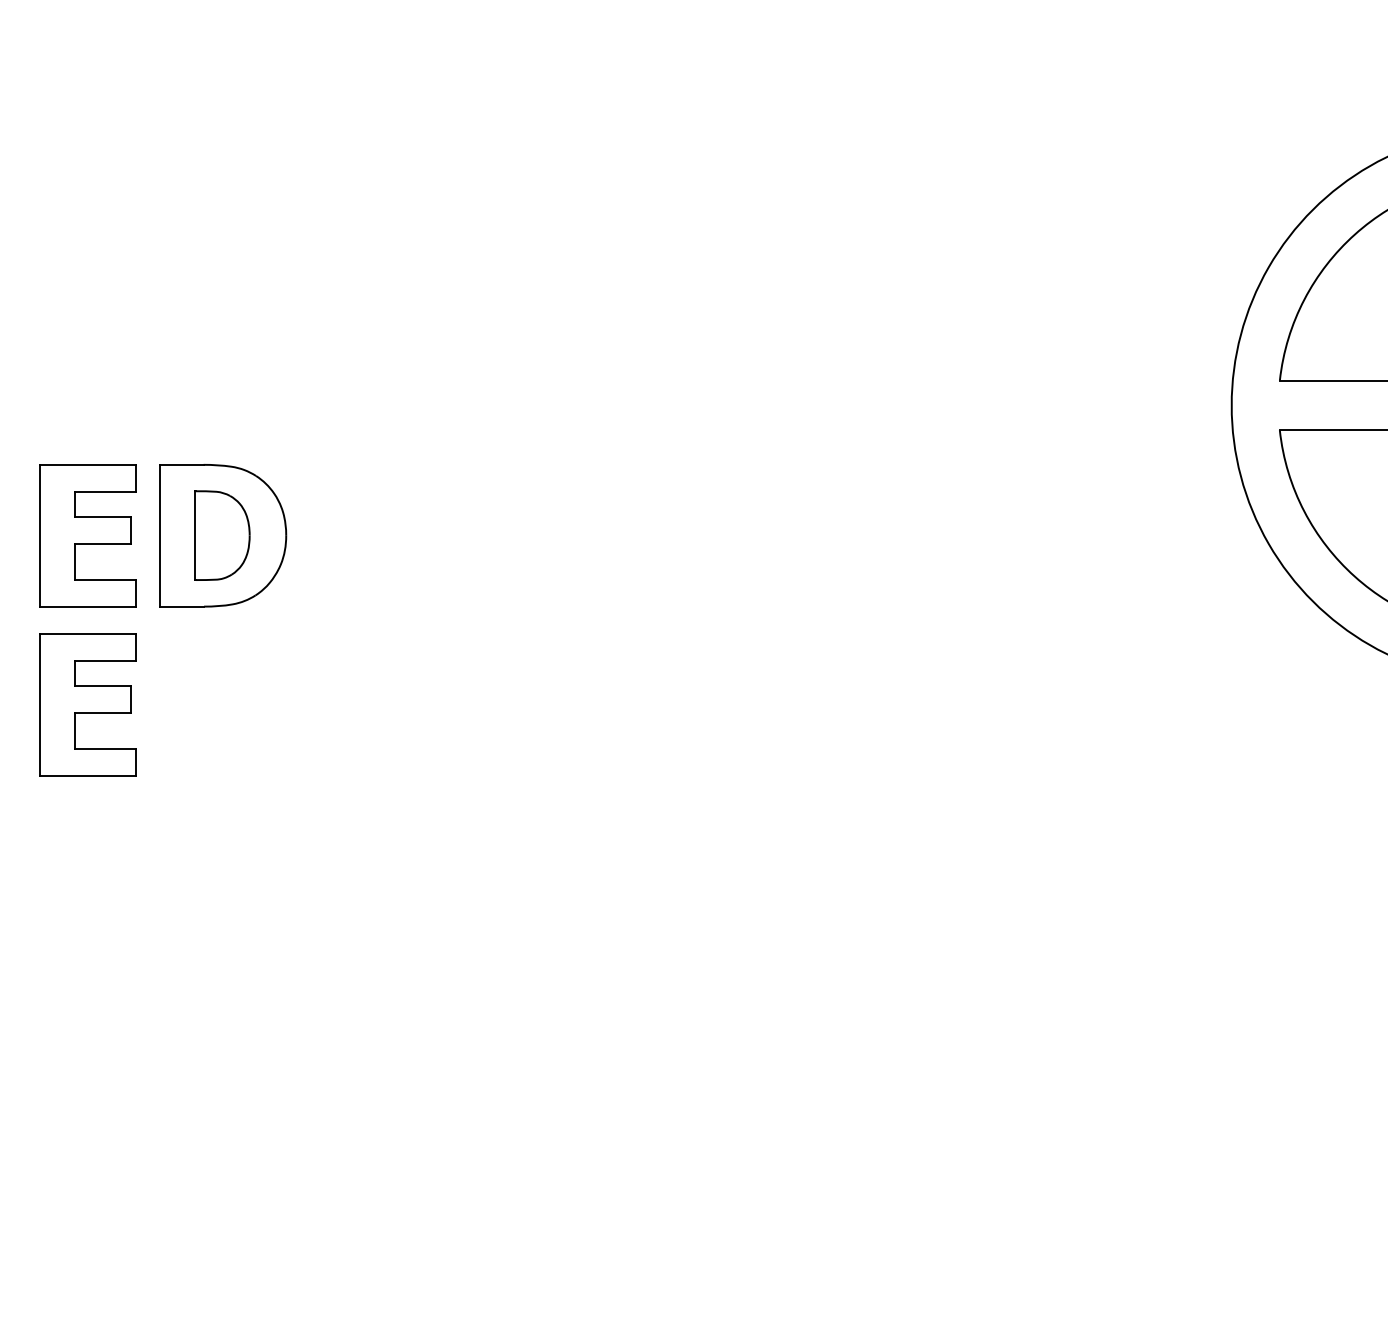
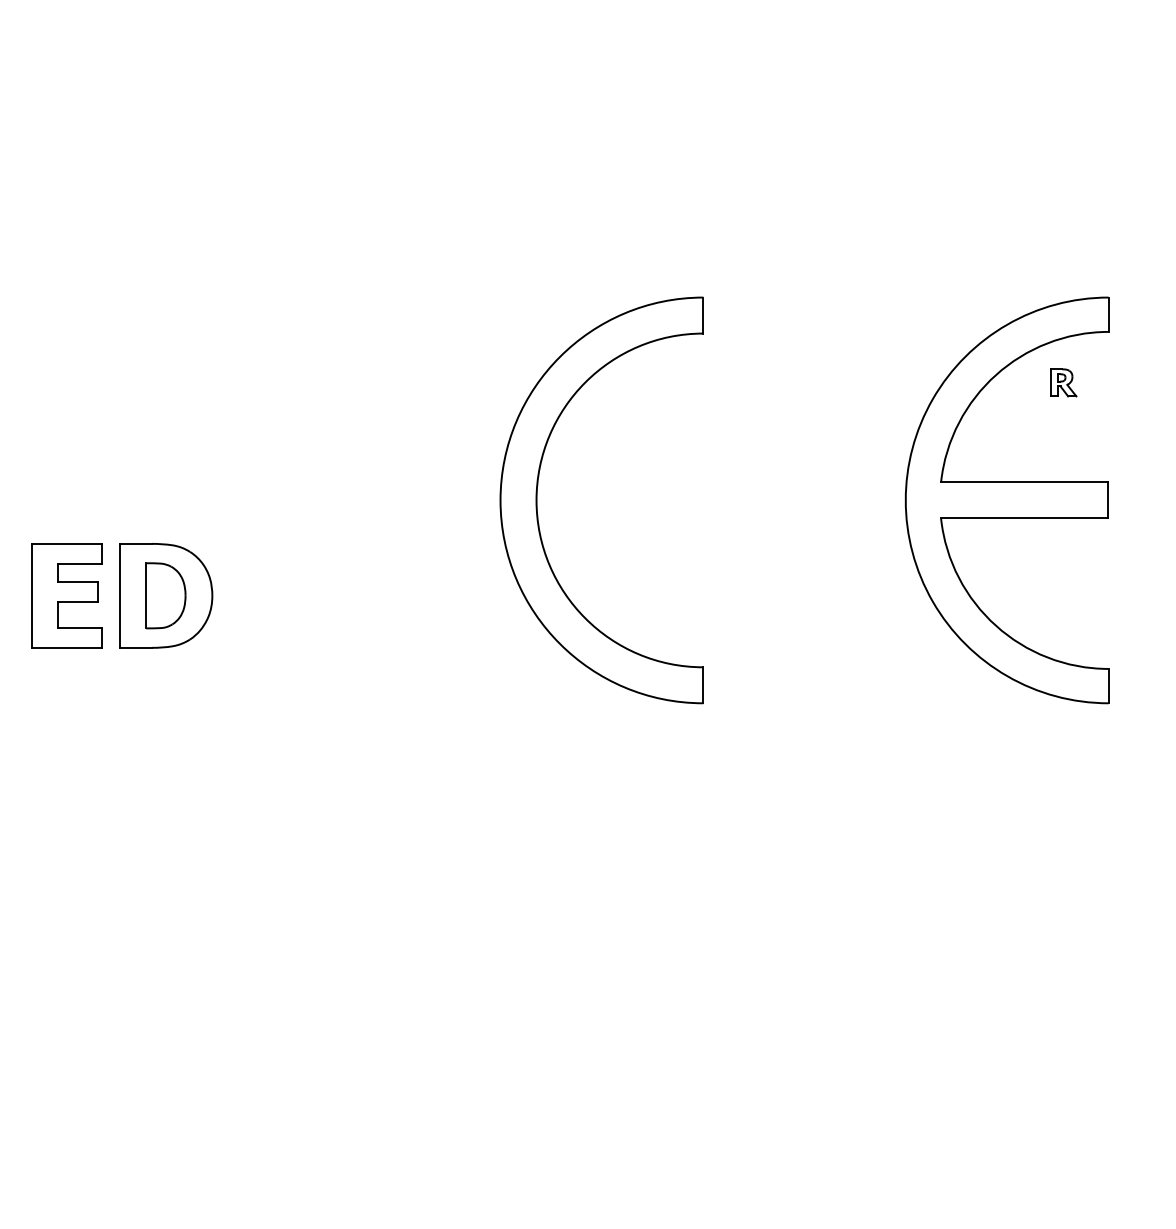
part: (729, 405) -> (537, 500), added
part: (87, 704) -> (66, 719), removed

